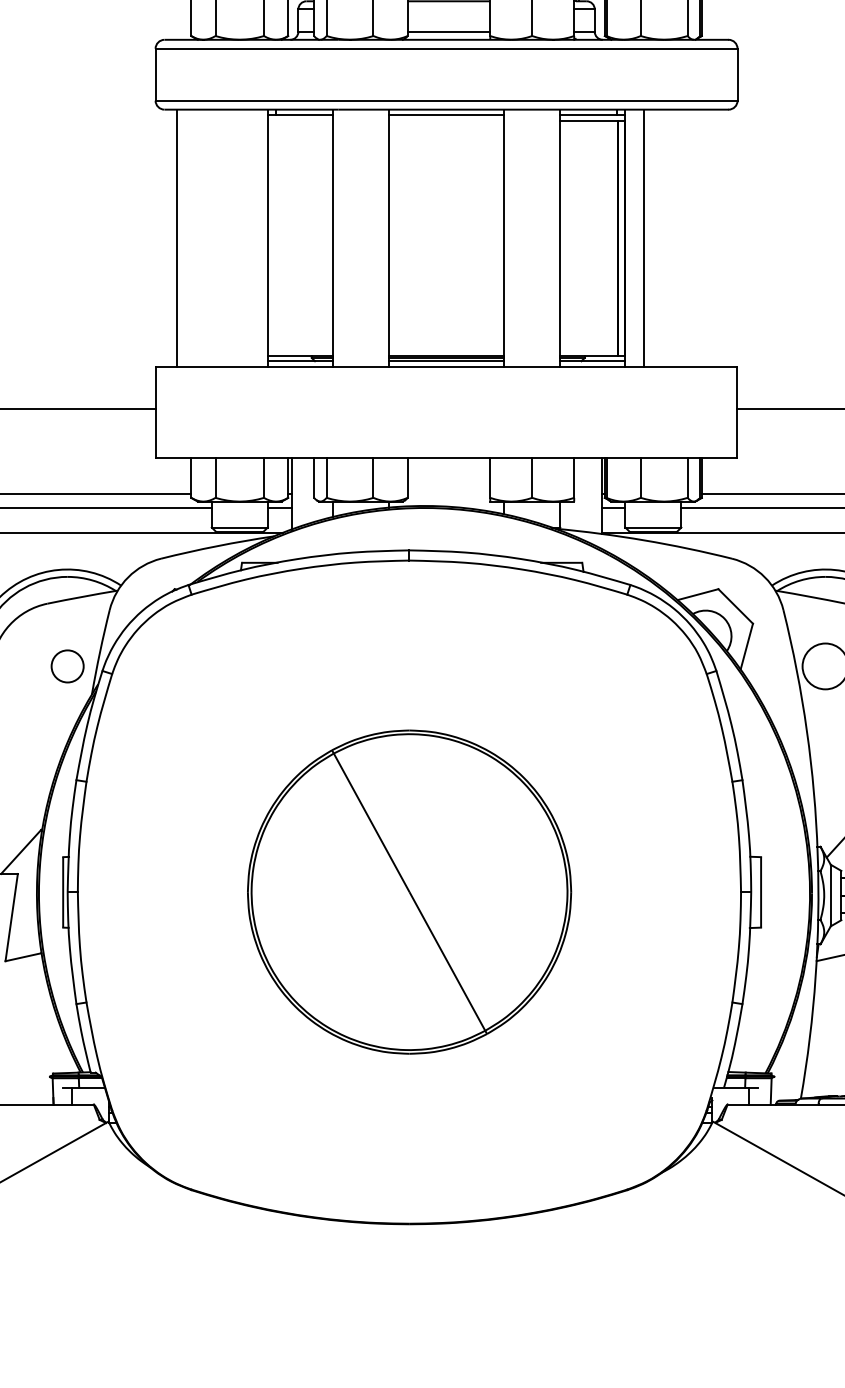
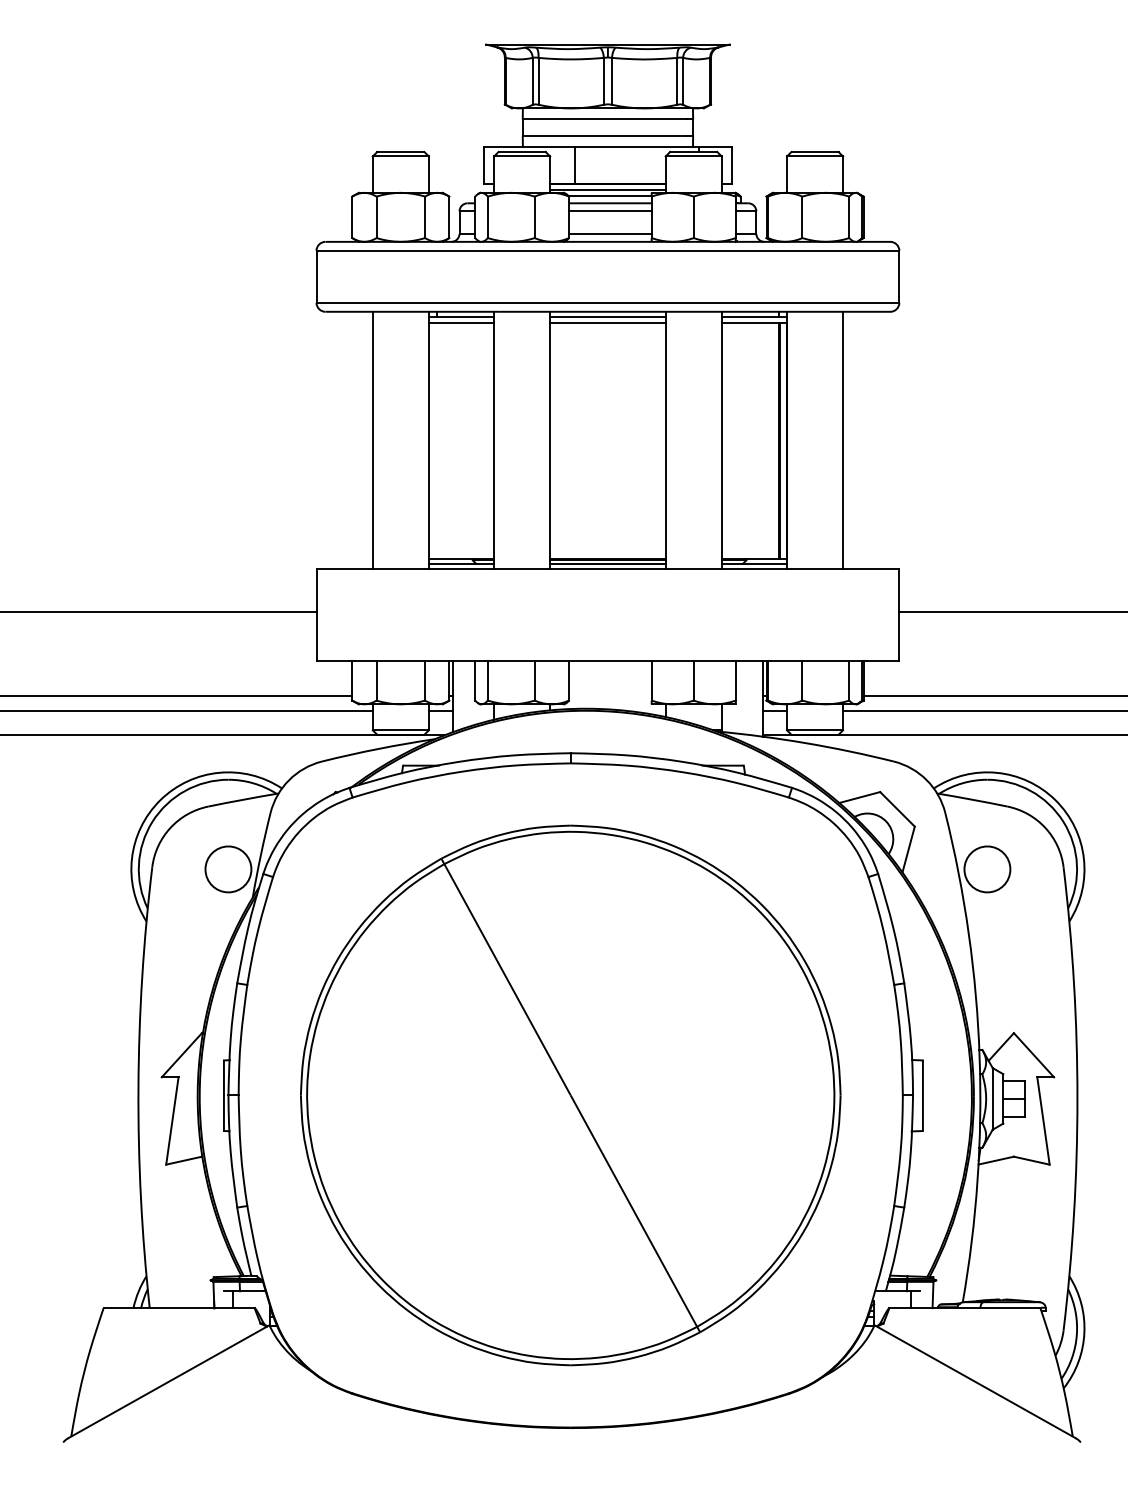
line: (449, 9) -> (610, 211), added
line: (300, 121) -> (461, 323), added
line: (446, 121) -> (607, 323), added
line: (176, 238) -> (372, 440), moved
line: (644, 238) -> (843, 440), moved
circle: (67, 666) -> (228, 869), size x1.43
part: (409, 892) -> (570, 1095), size x1.67

